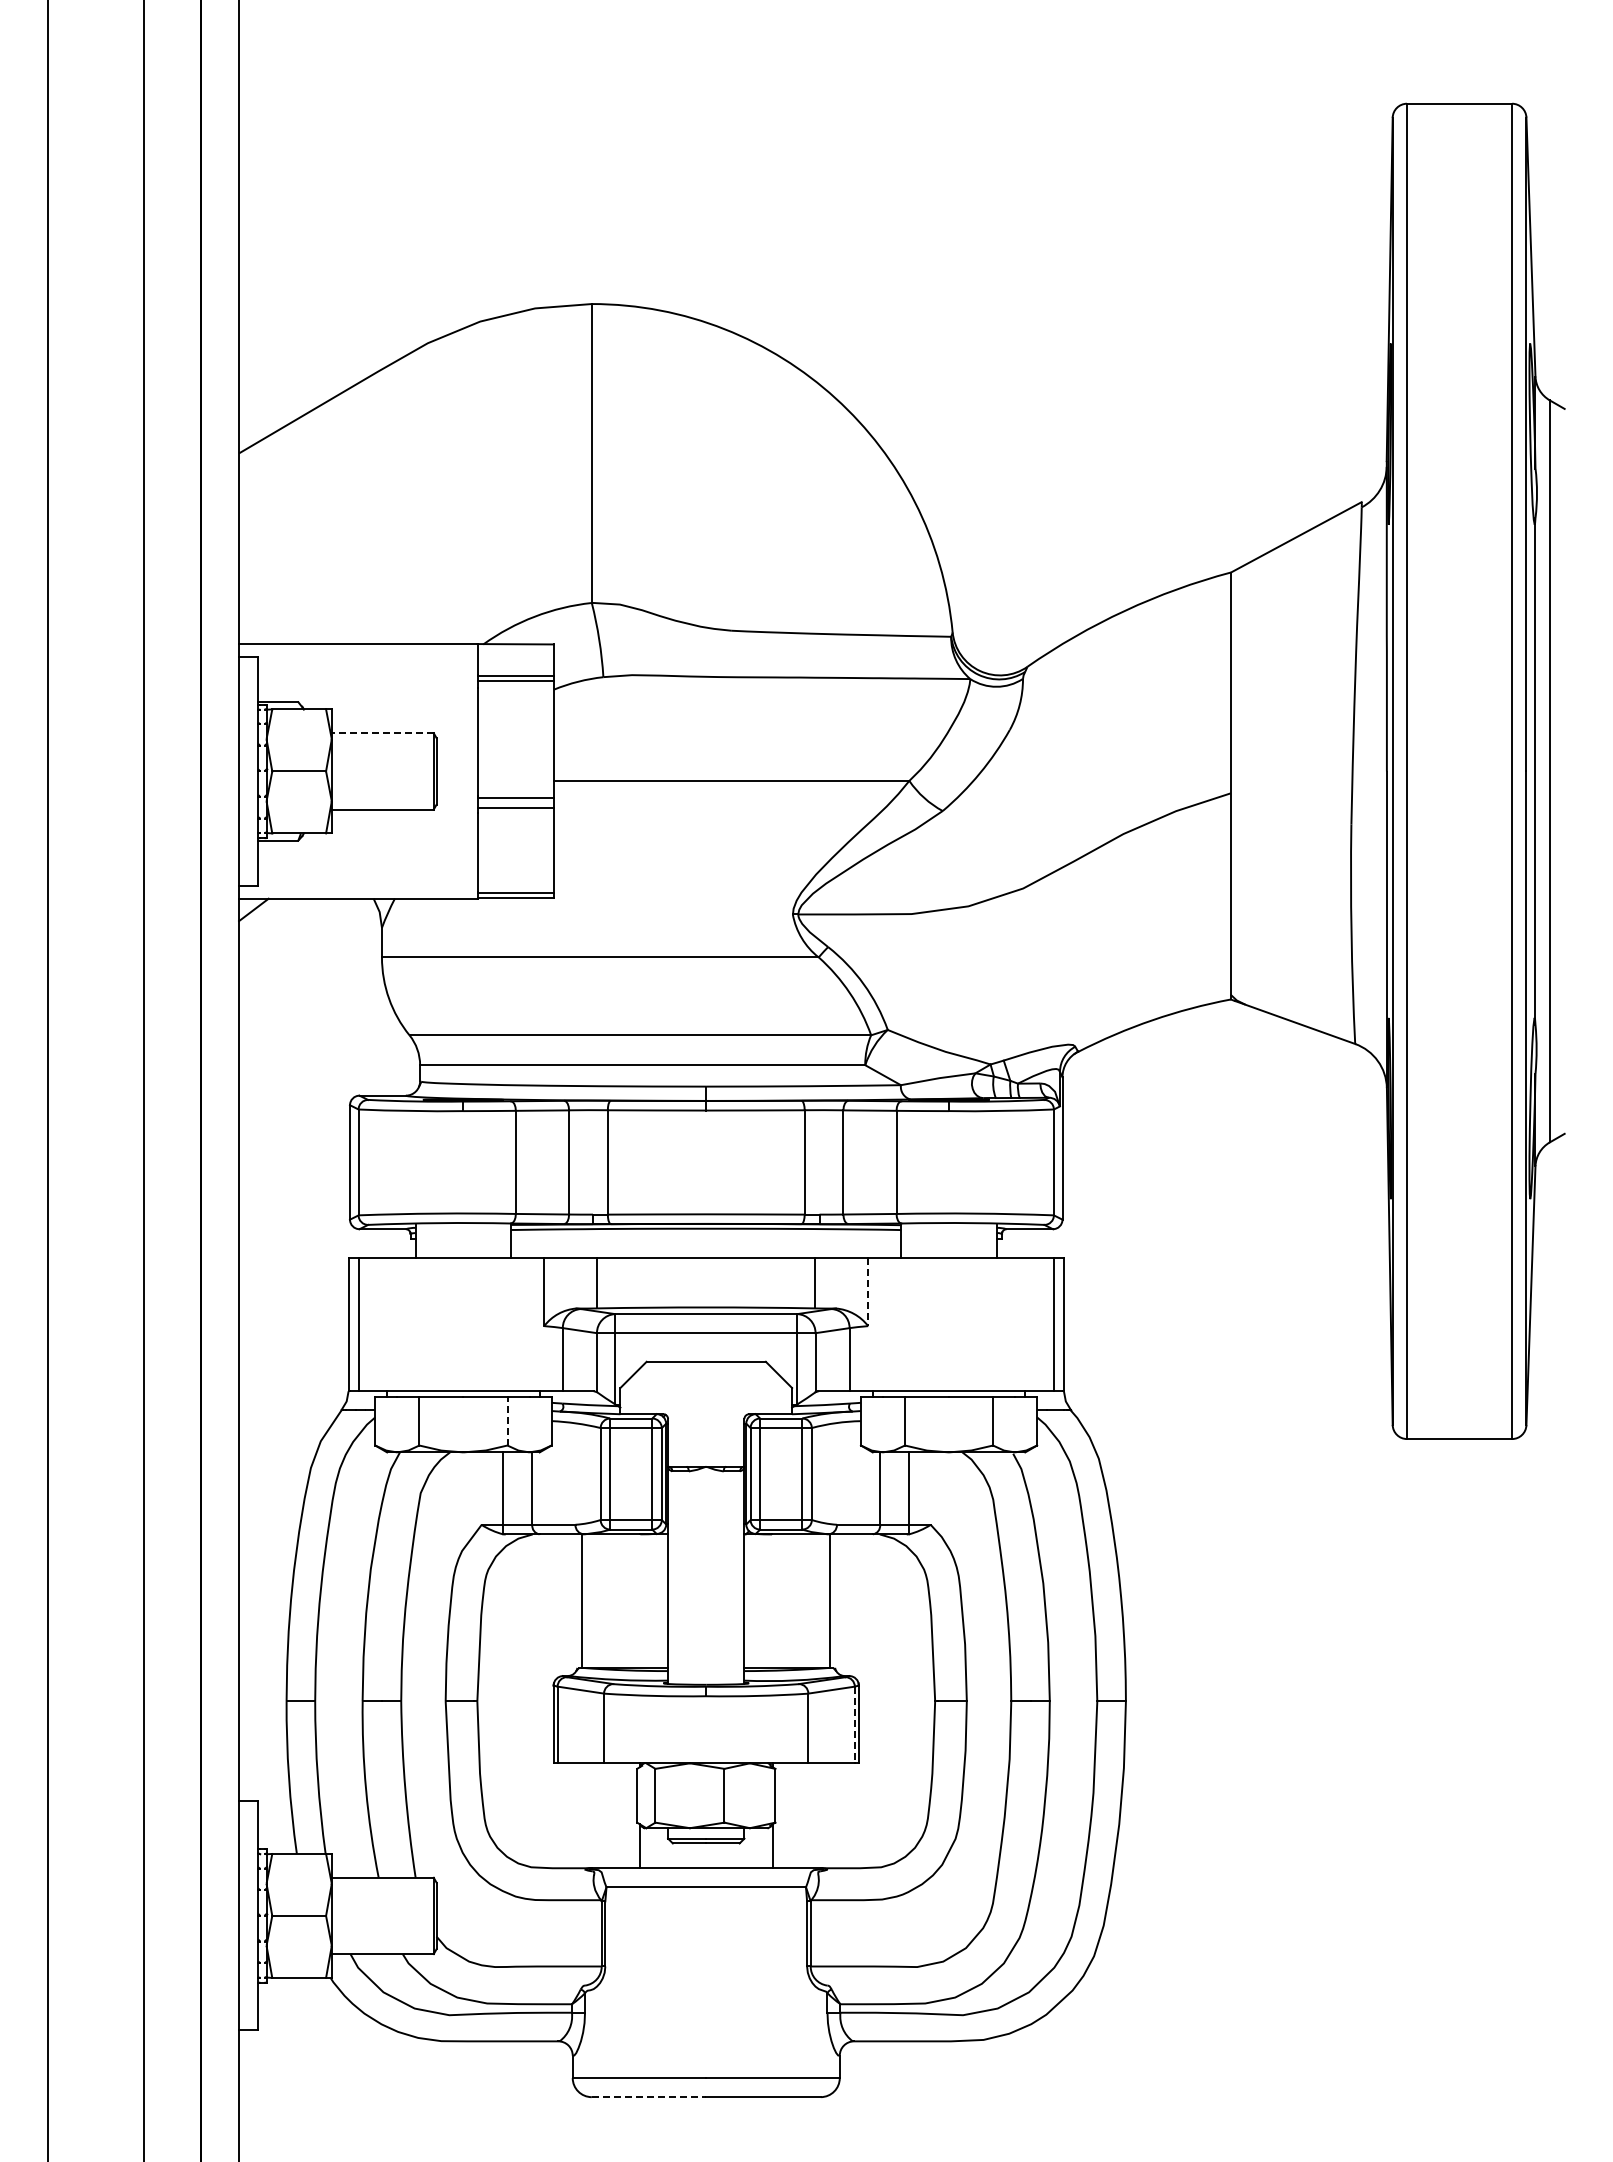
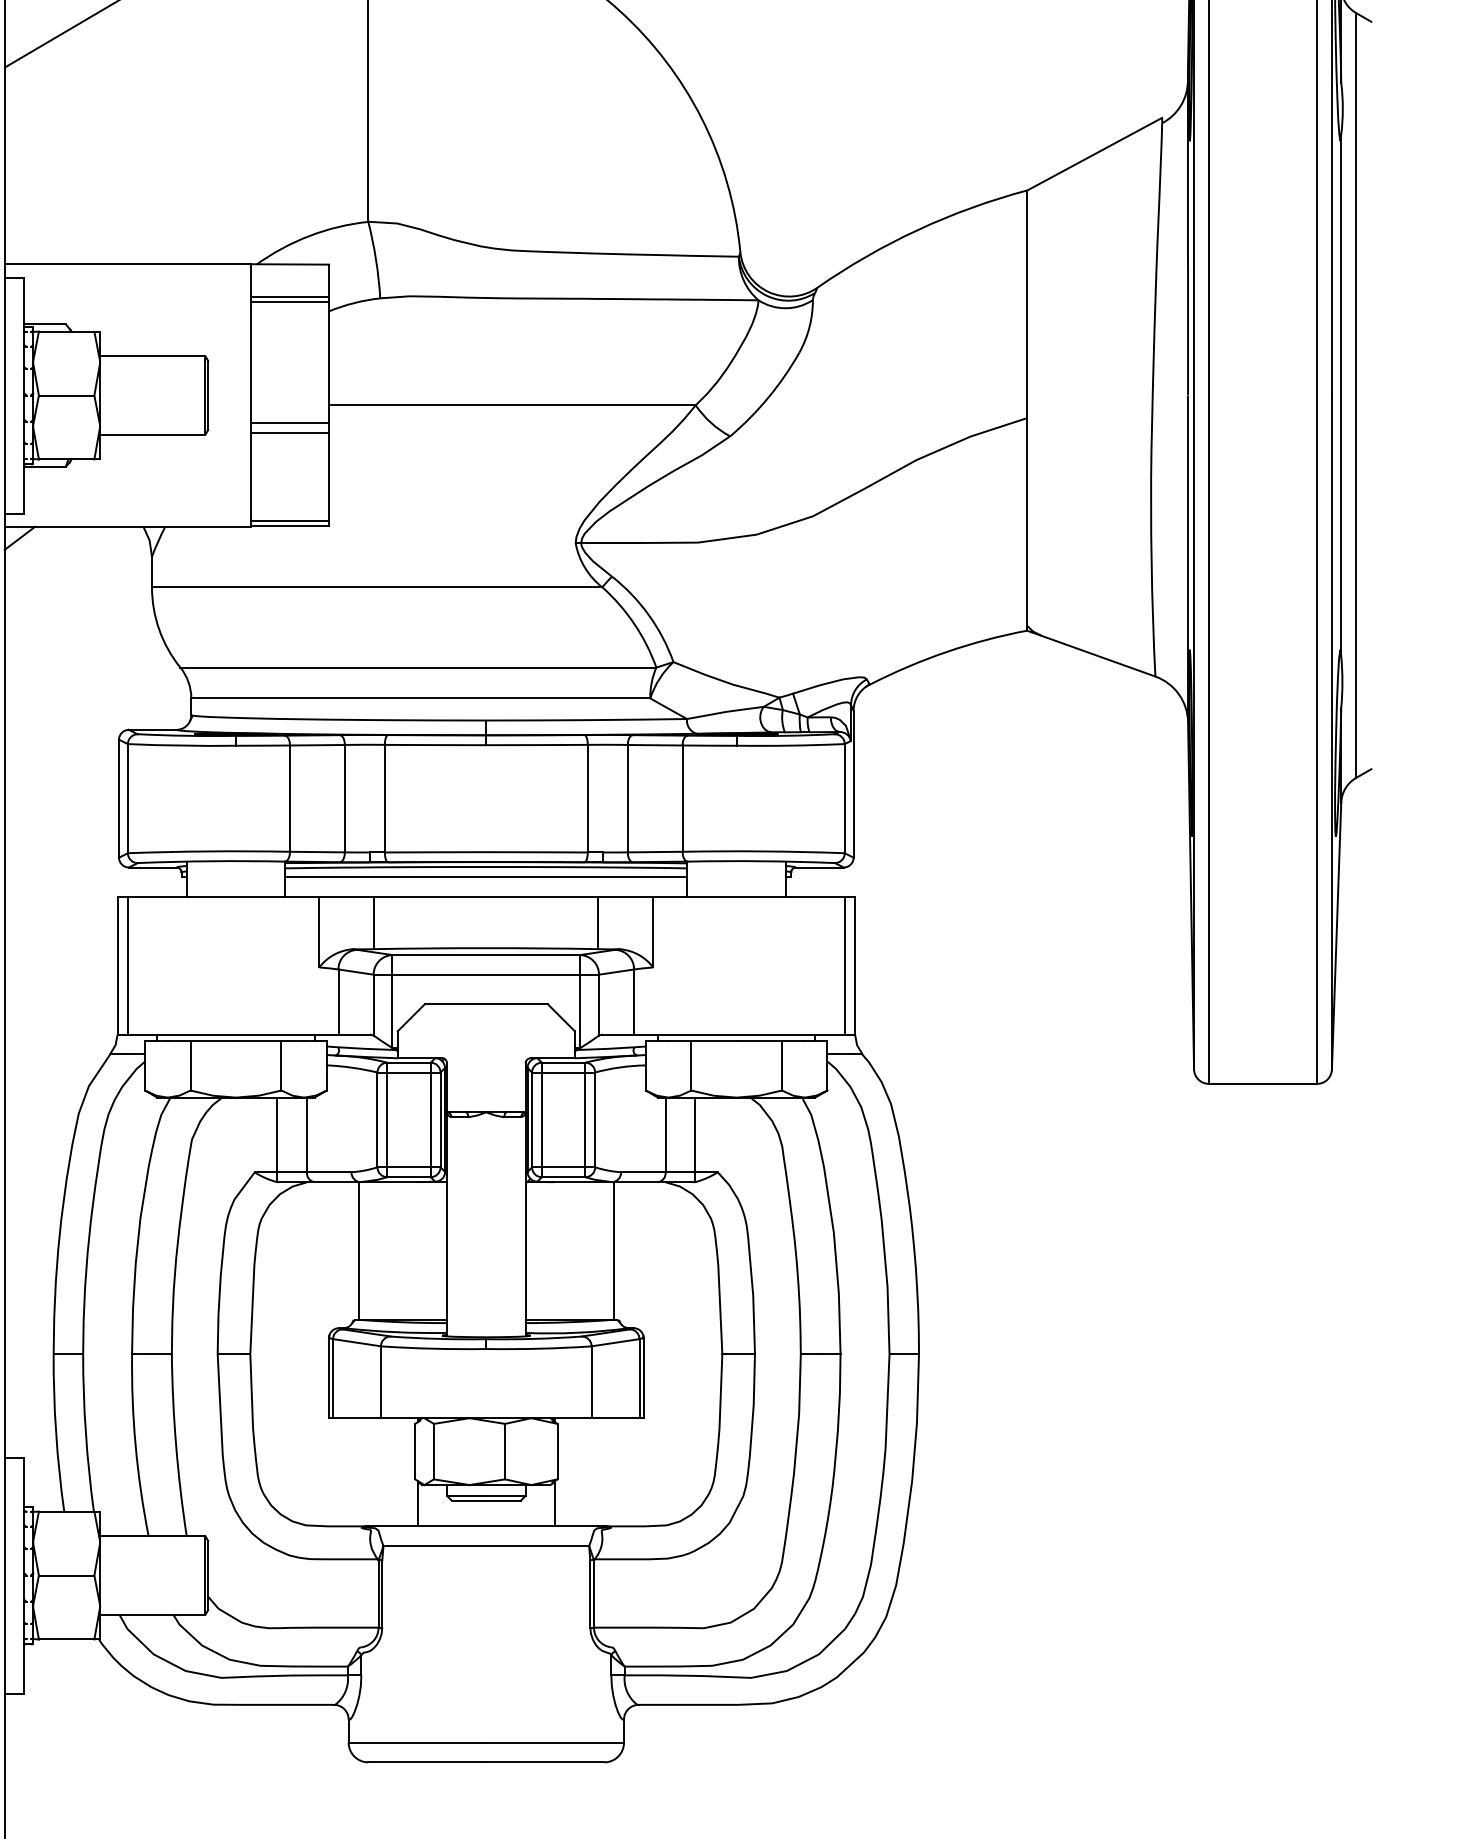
line: (382, 733) -> (152, 356), dashed -> solid
line: (706, 1238) -> (486, 877), added
line: (868, 1292) -> (653, 932), dashed -> solid
line: (507, 1420) -> (281, 1064), dashed -> solid
line: (854, 1725) -> (639, 1379), dashed -> solid
line: (649, 2097) -> (427, 1762), dashed -> solid

